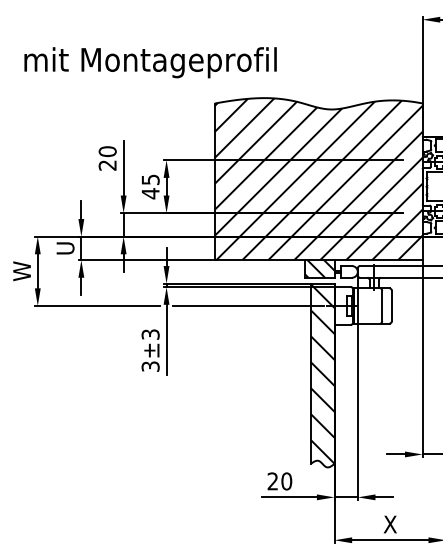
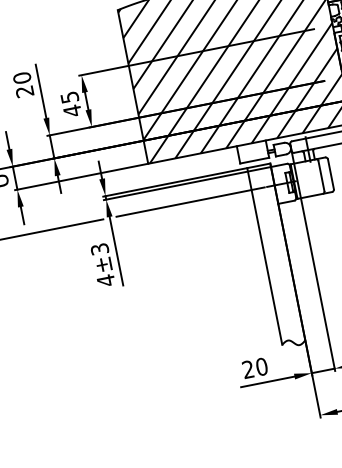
hatch: (319, 268) -> (252, 151), removed
text: (150, 366) -> (105, 280), 3±3 -> 4±3
hatch: (322, 373) -> (275, 254), removed

